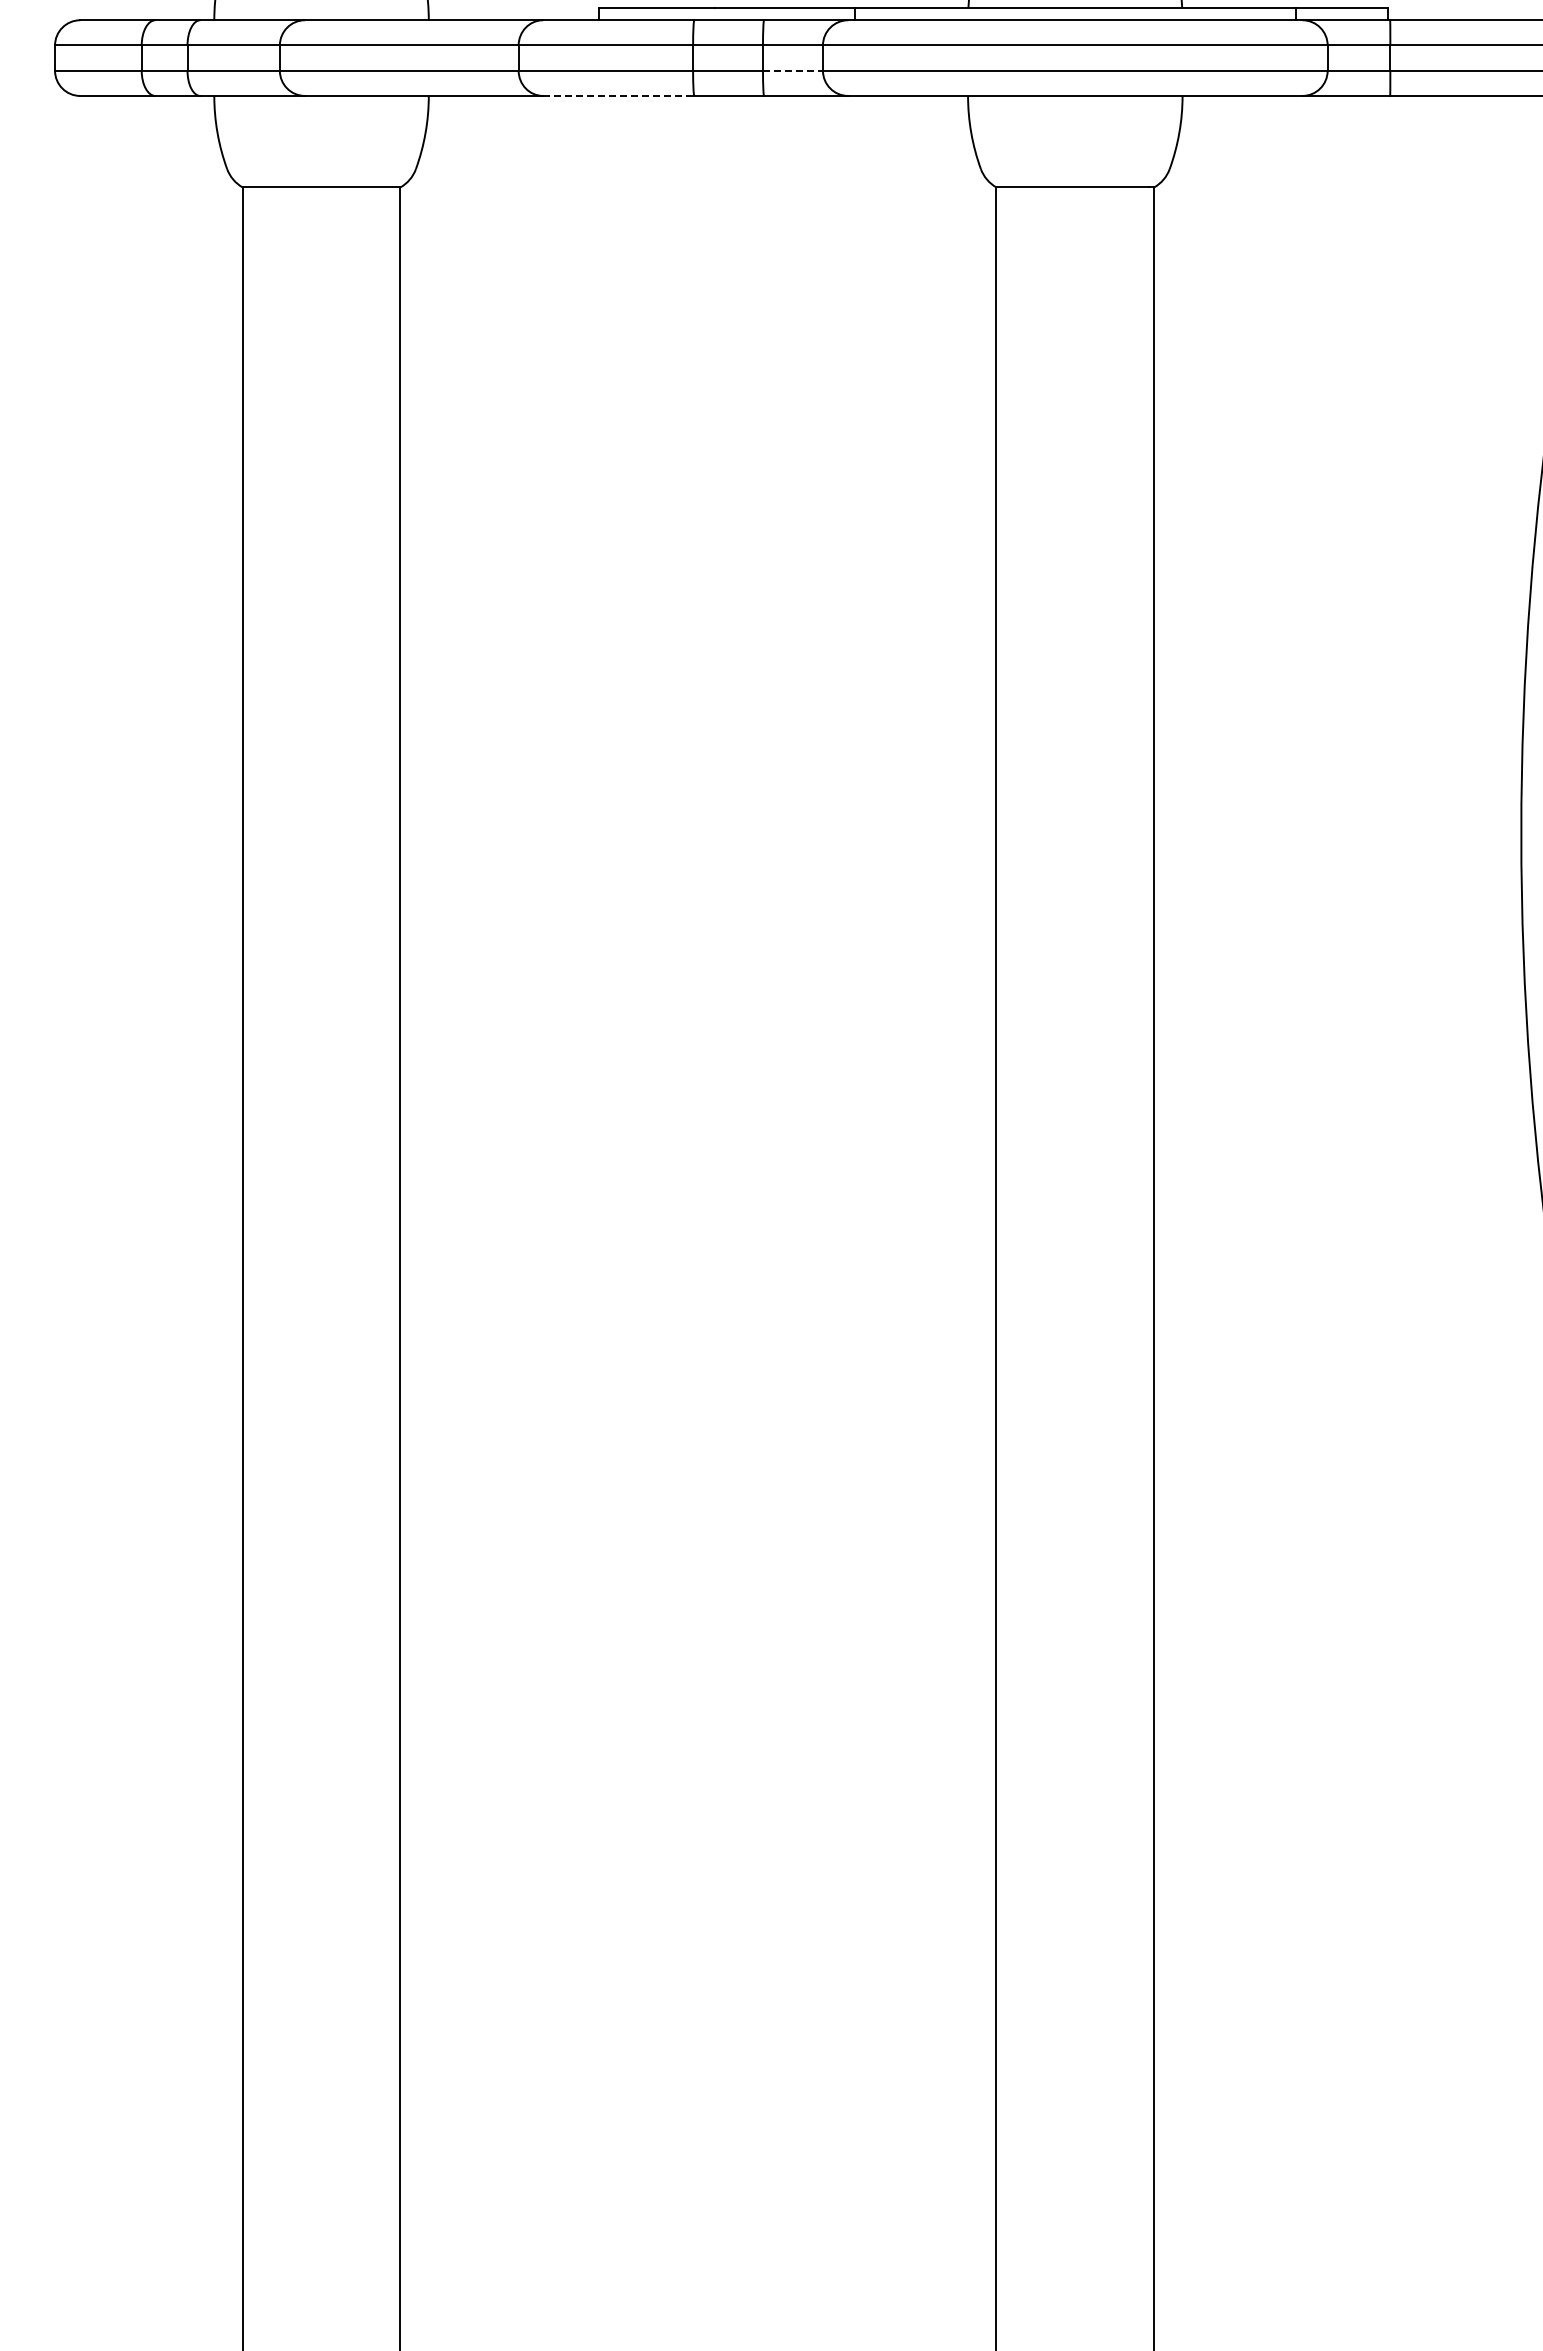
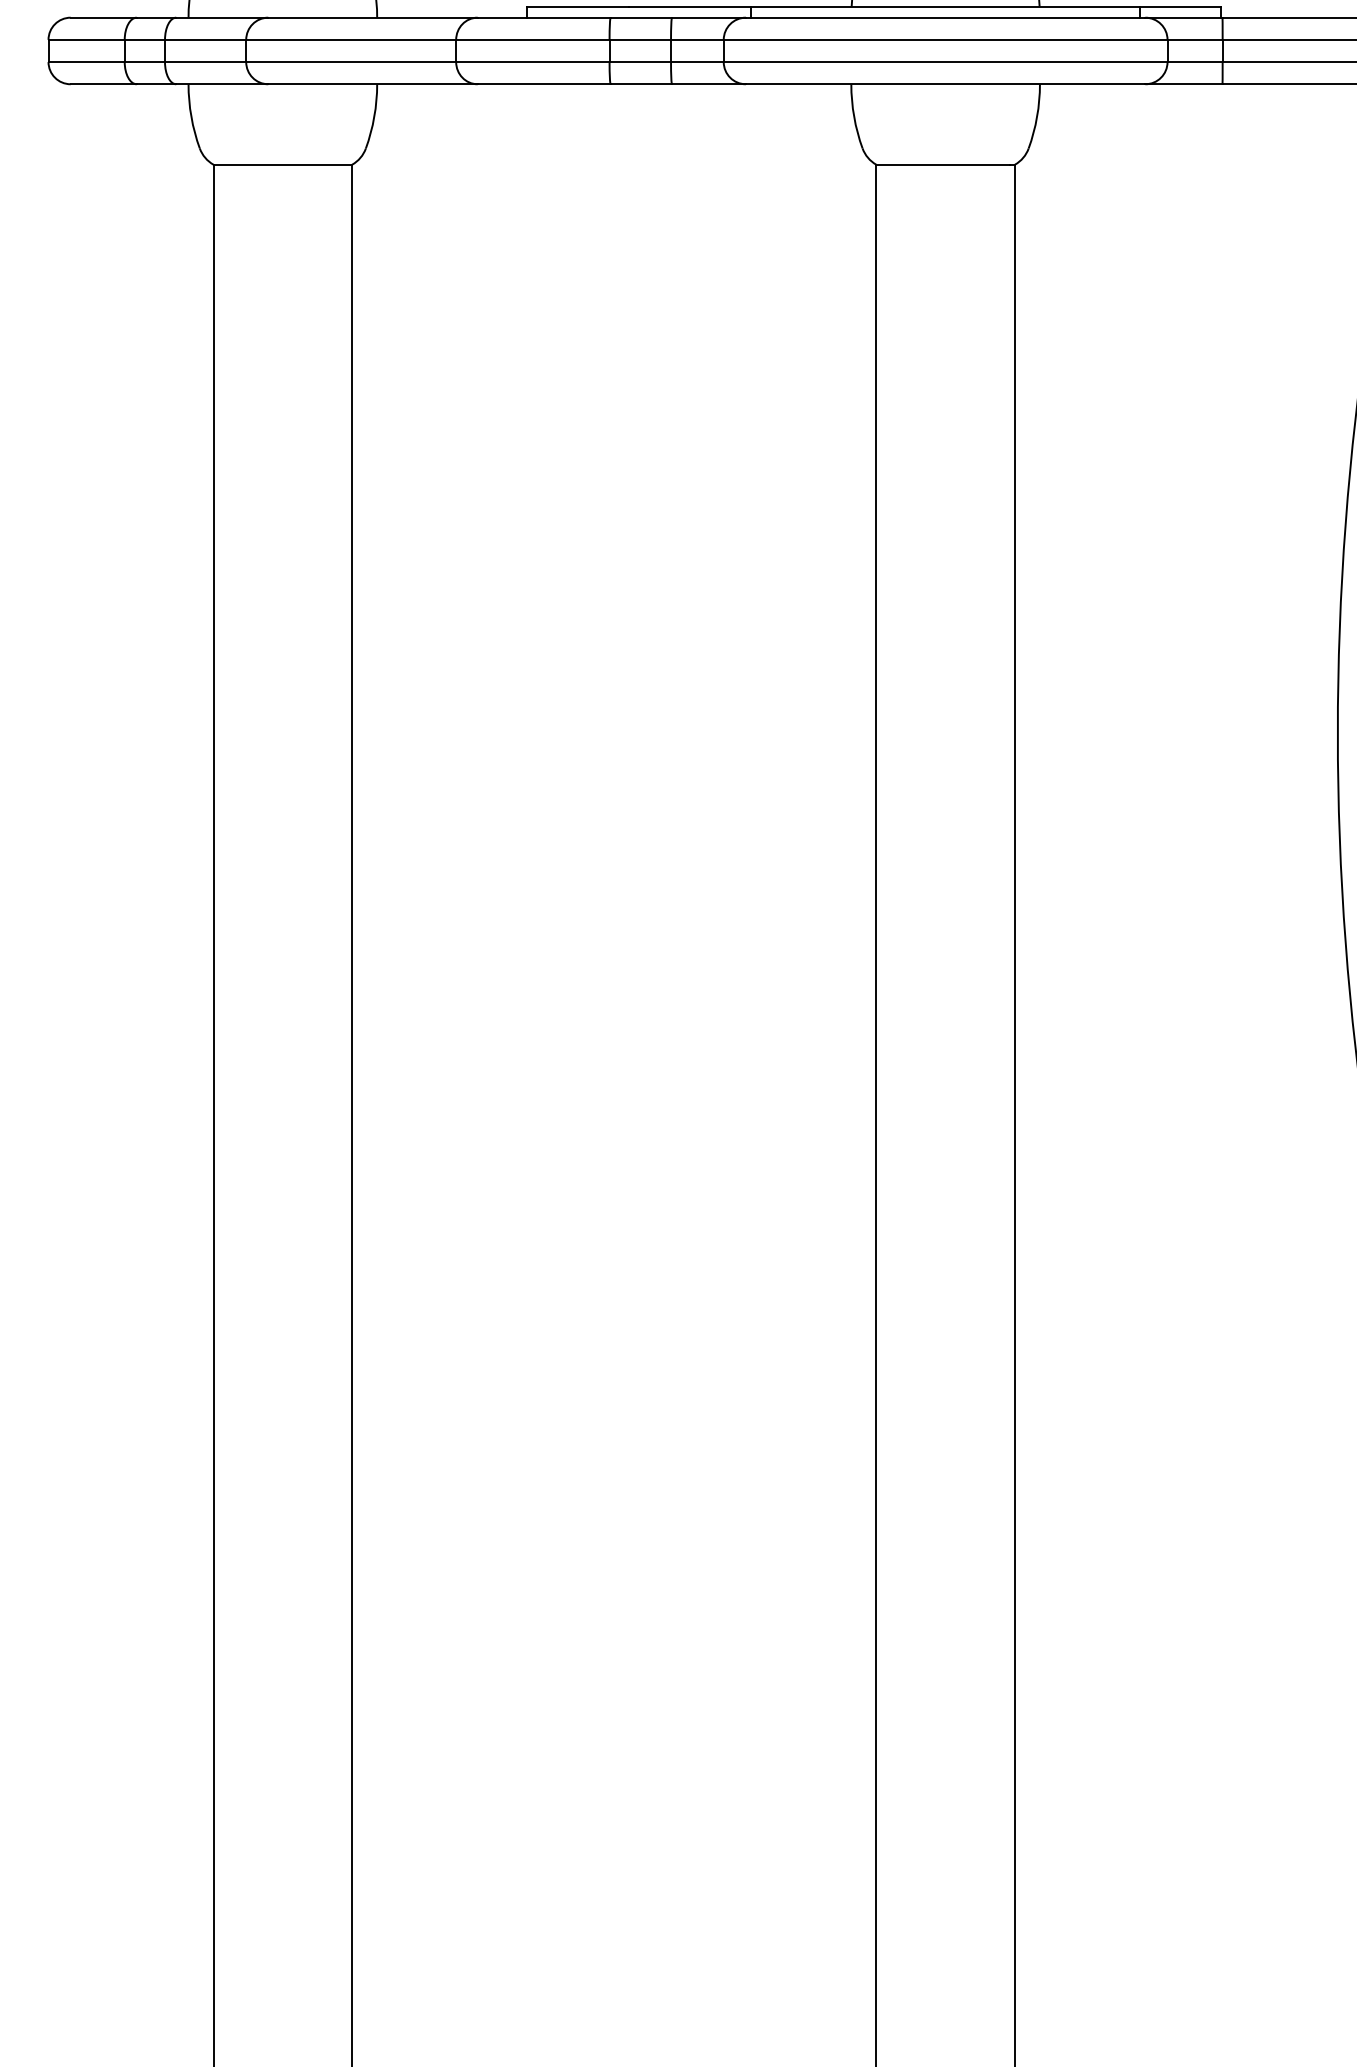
line: (792, 70) -> (696, 61), dashed -> solid
line: (618, 95) -> (543, 83), dashed -> solid

